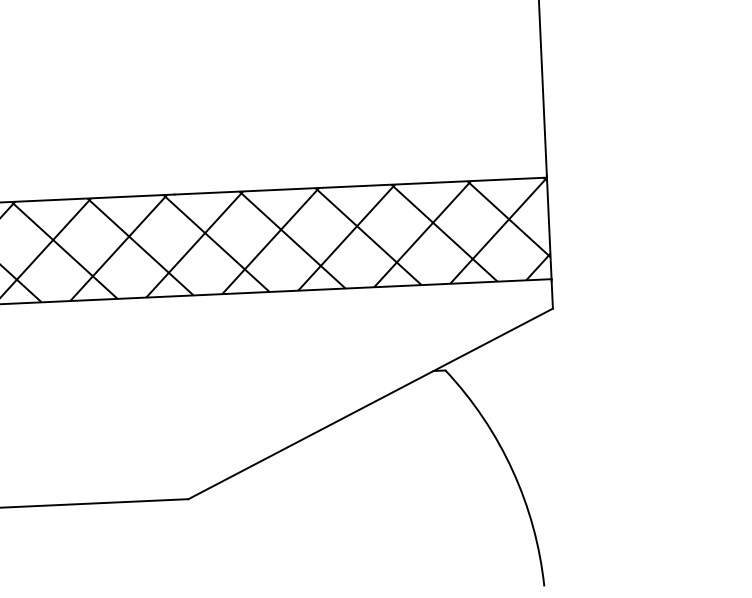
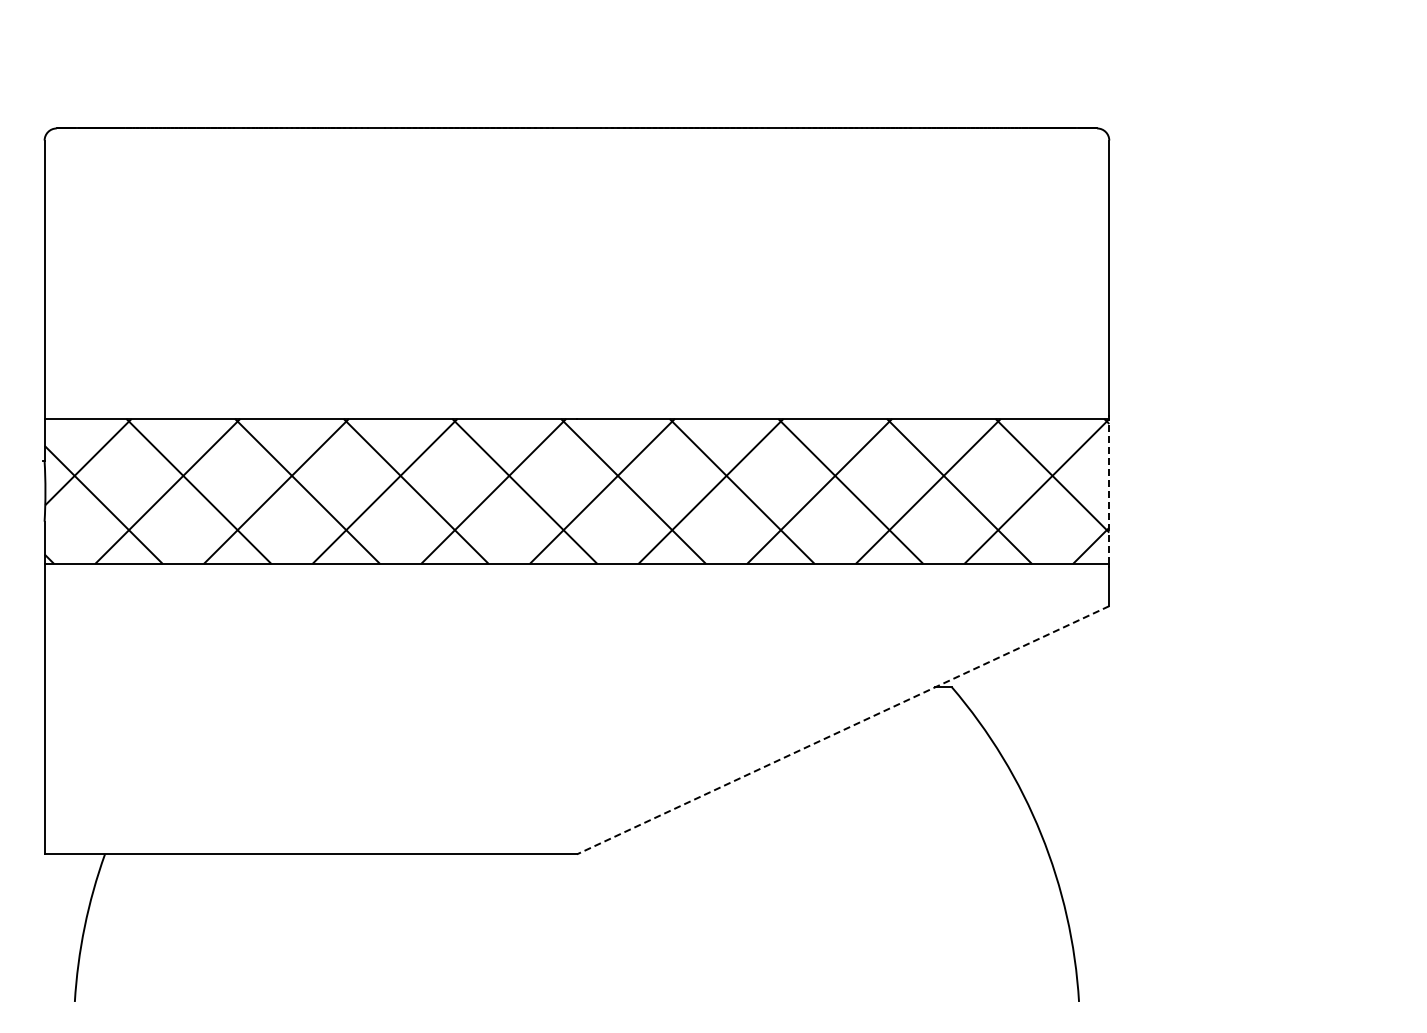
line: (549, 228) -> (1109, 491), solid -> dashed
line: (370, 404) -> (843, 730), solid -> dashed

